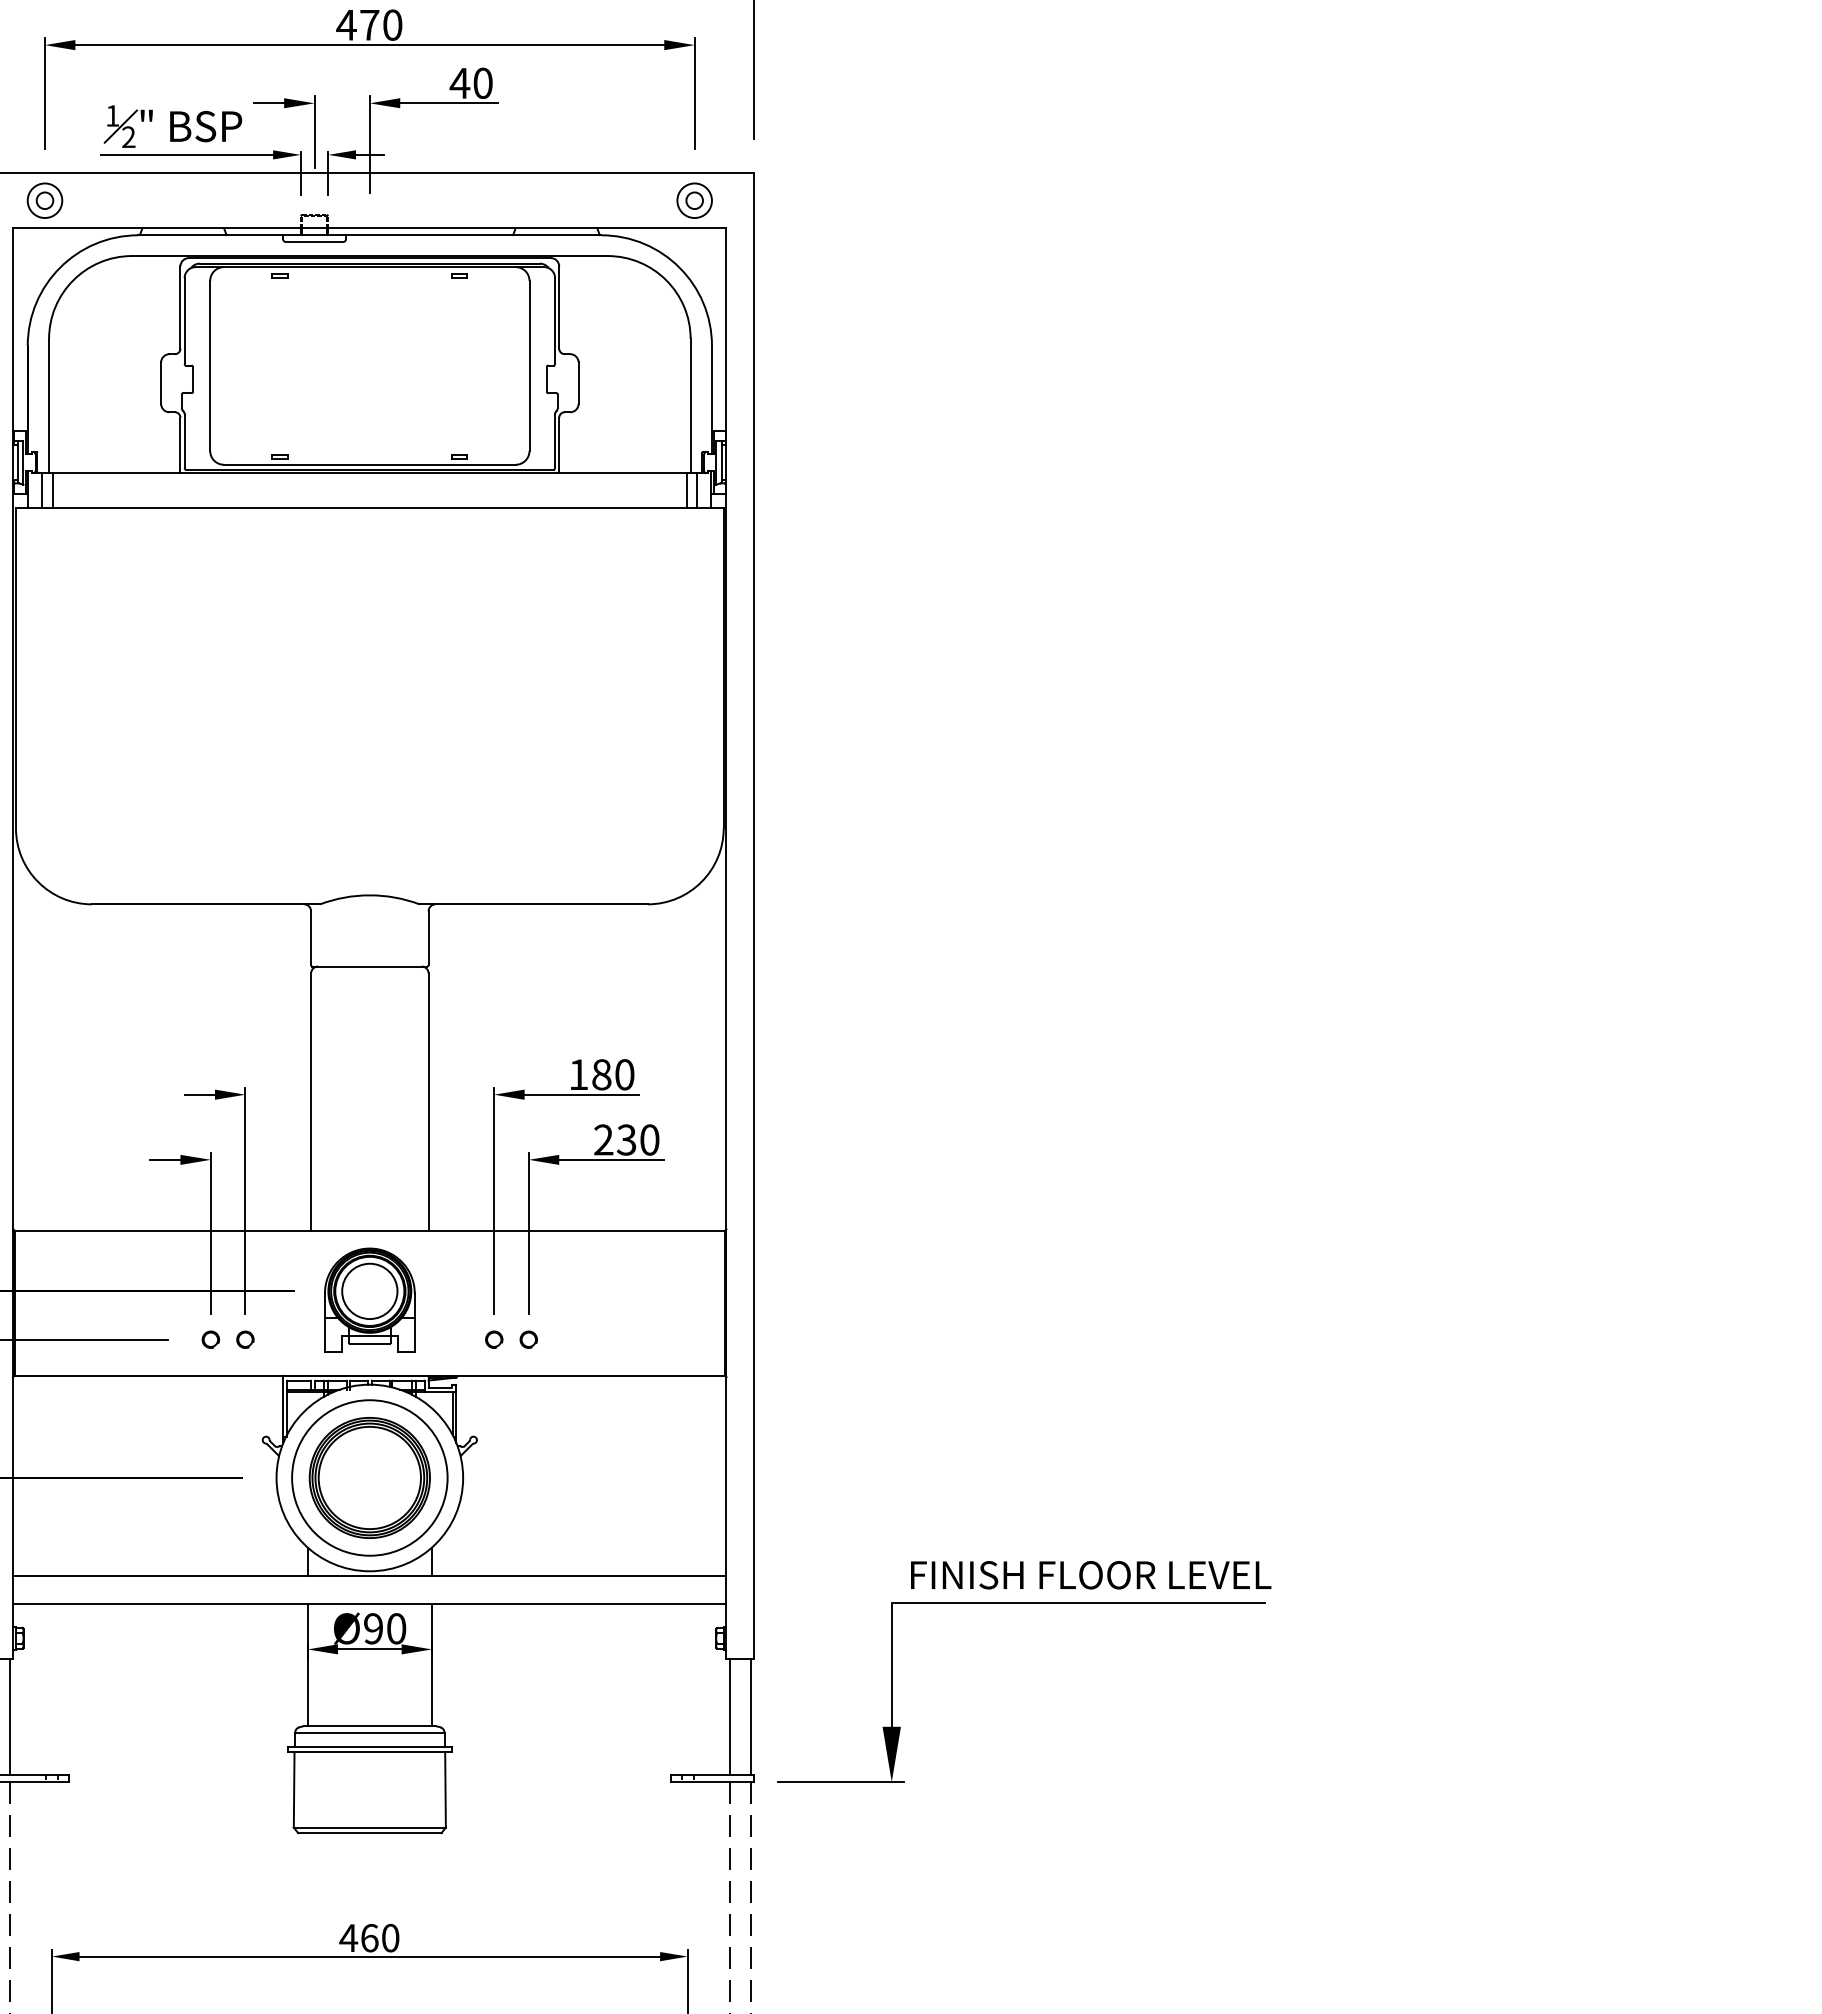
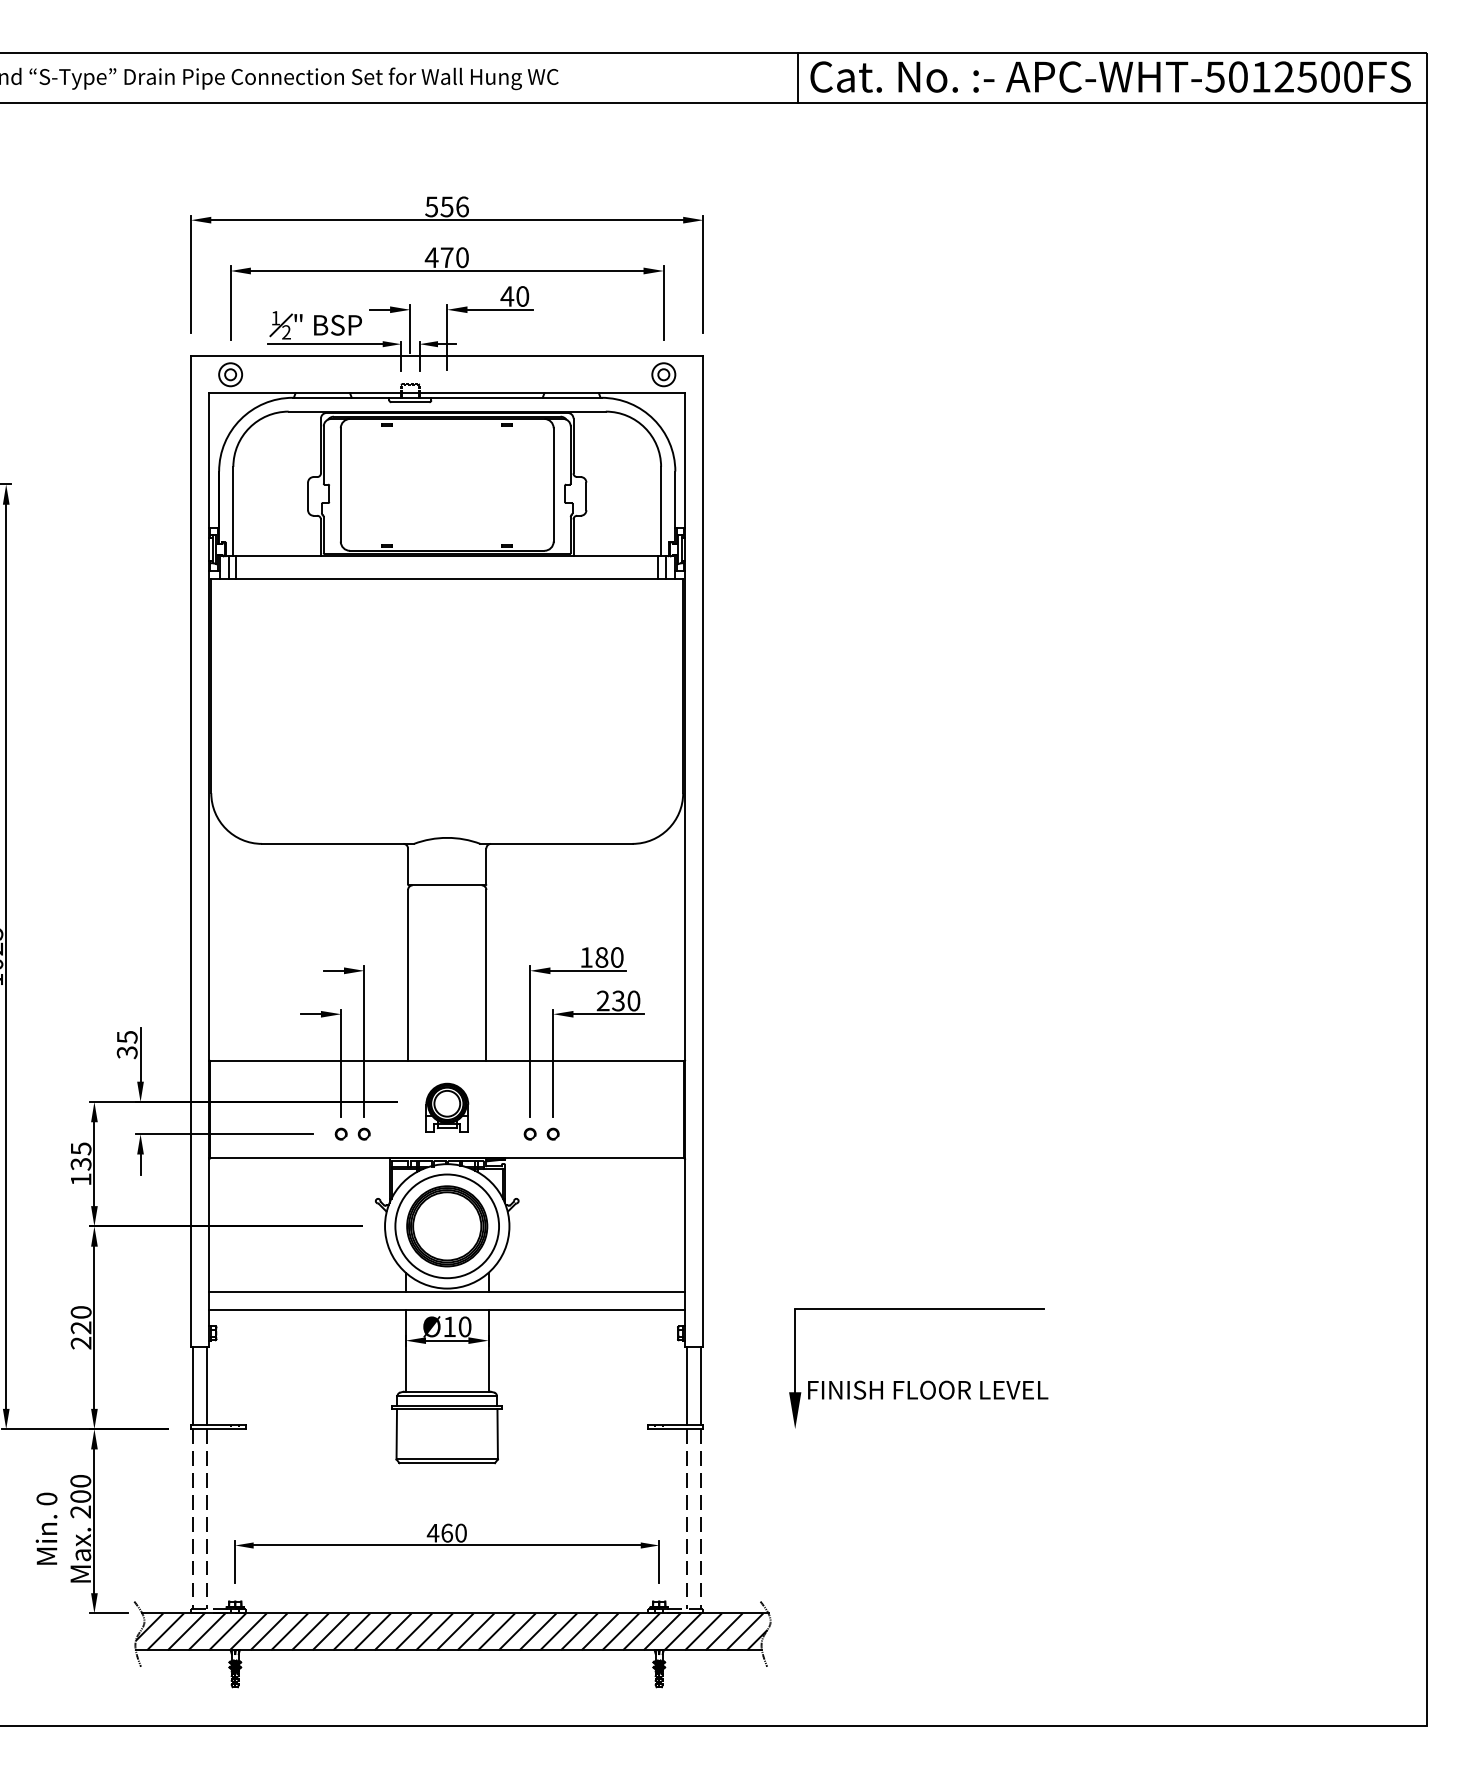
part: (370, 1299) -> (447, 1107), size x0.7
text: (1091, 1574) -> (928, 1389), moved
text: (373, 1628) -> (449, 1326), Ø90 -> Ø10
line: (841, 1782) -> (761, 1429), removed

